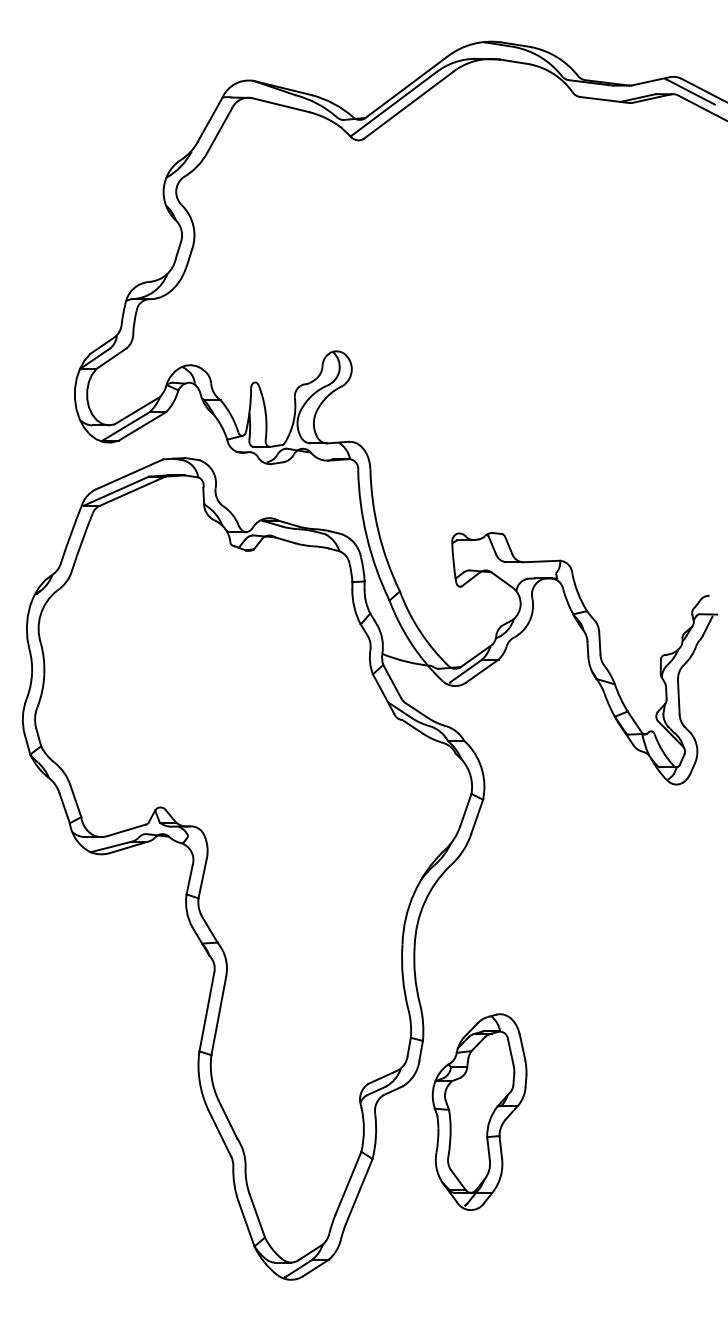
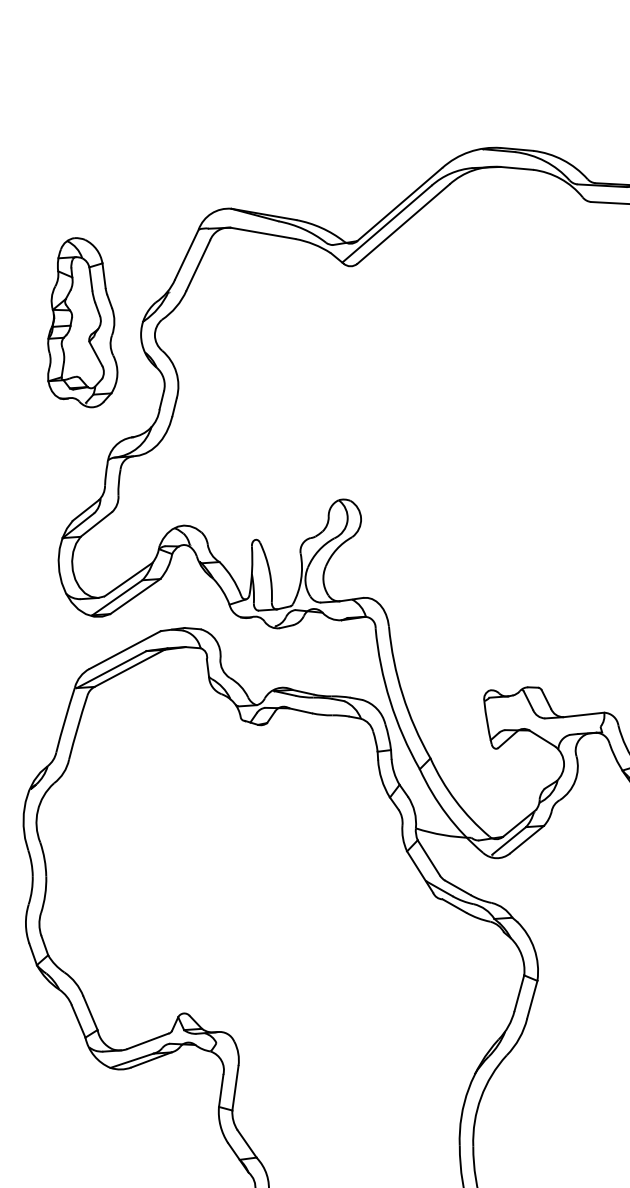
part: (108, 174) -> (79, 322), added

